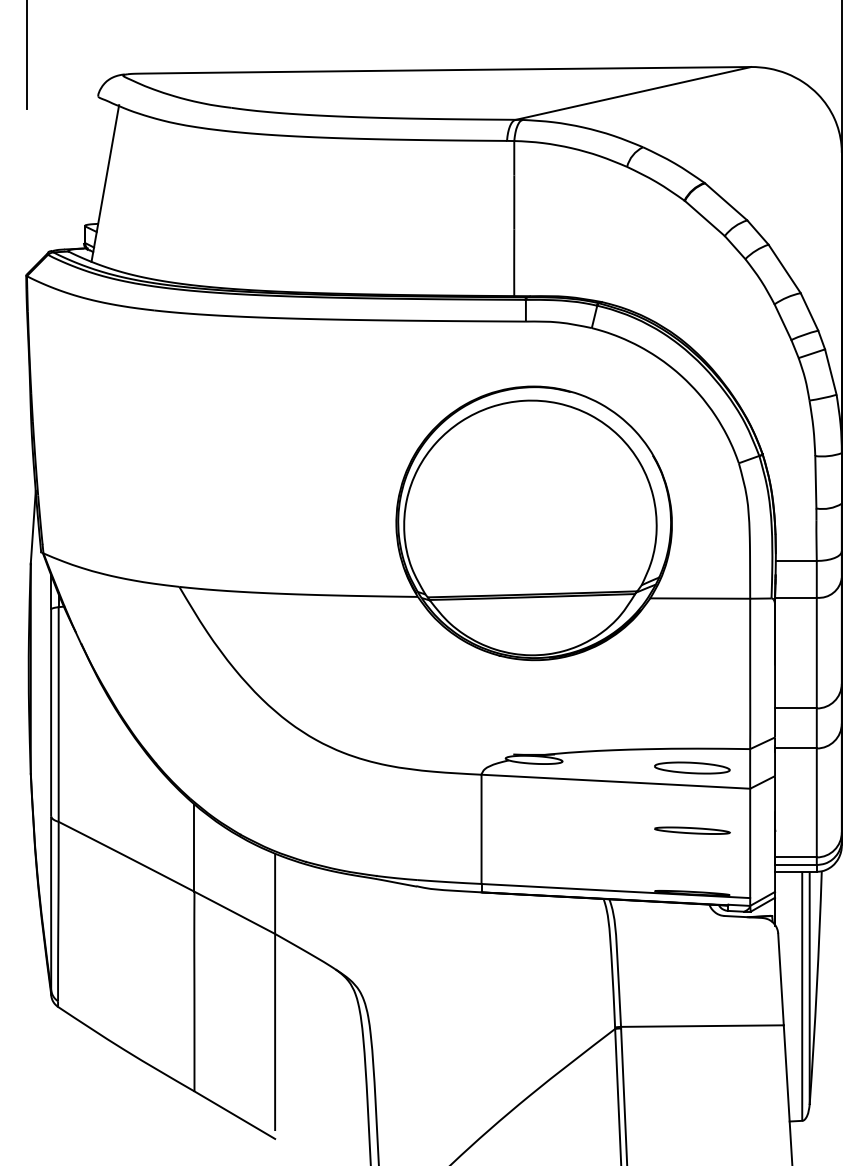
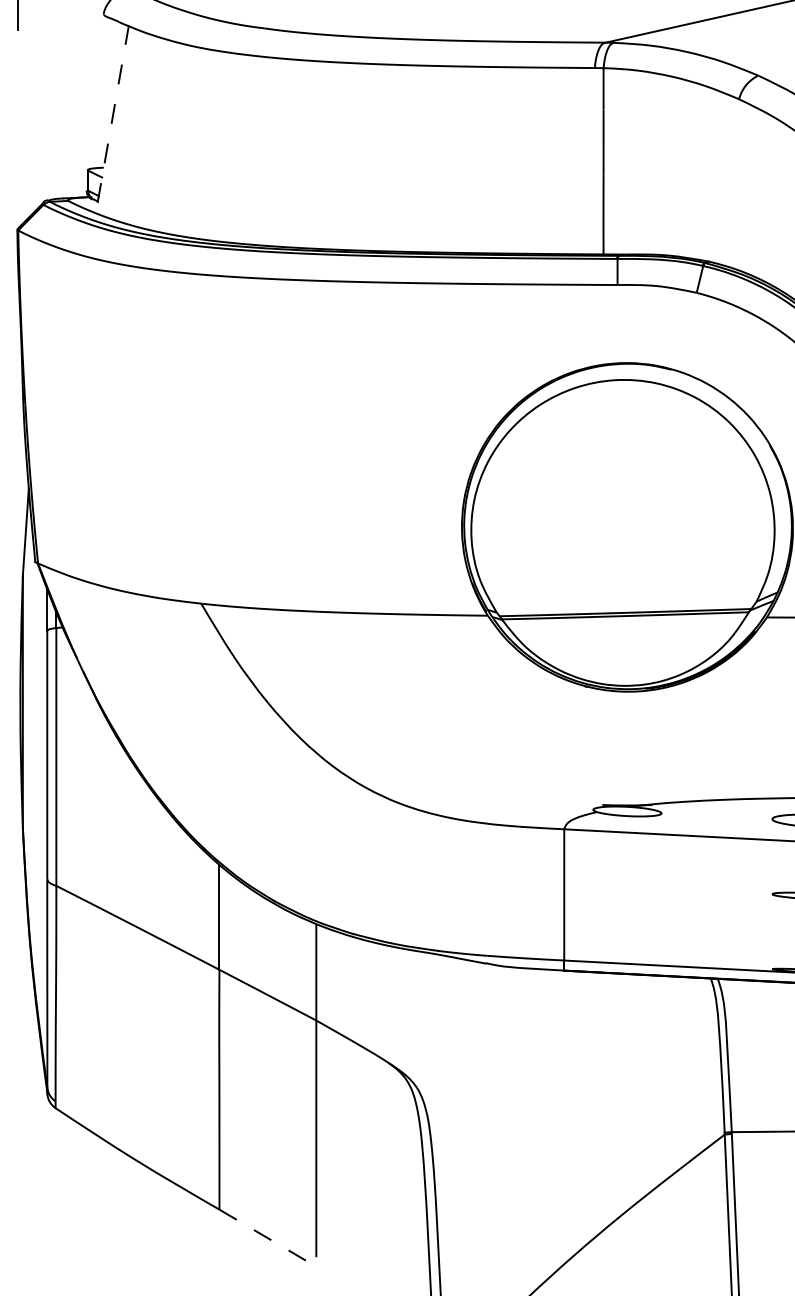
line: (105, 183) -> (112, 119), solid -> dashed
line: (234, 1115) -> (267, 1238), solid -> dashed

